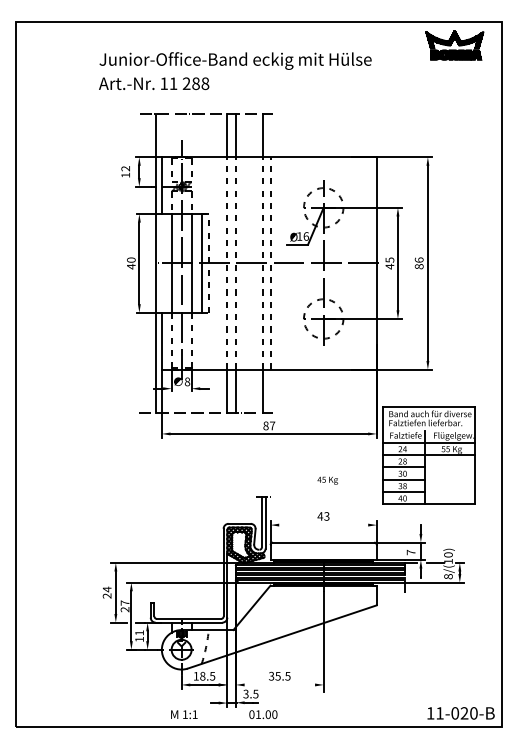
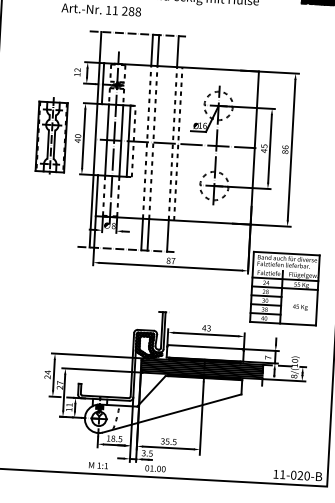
part: (94, 261) -> (51, 135), added
text: (327, 480) -> (300, 307), moved
line: (323, 525) -> (206, 334), added
line: (279, 684) -> (168, 447), added

